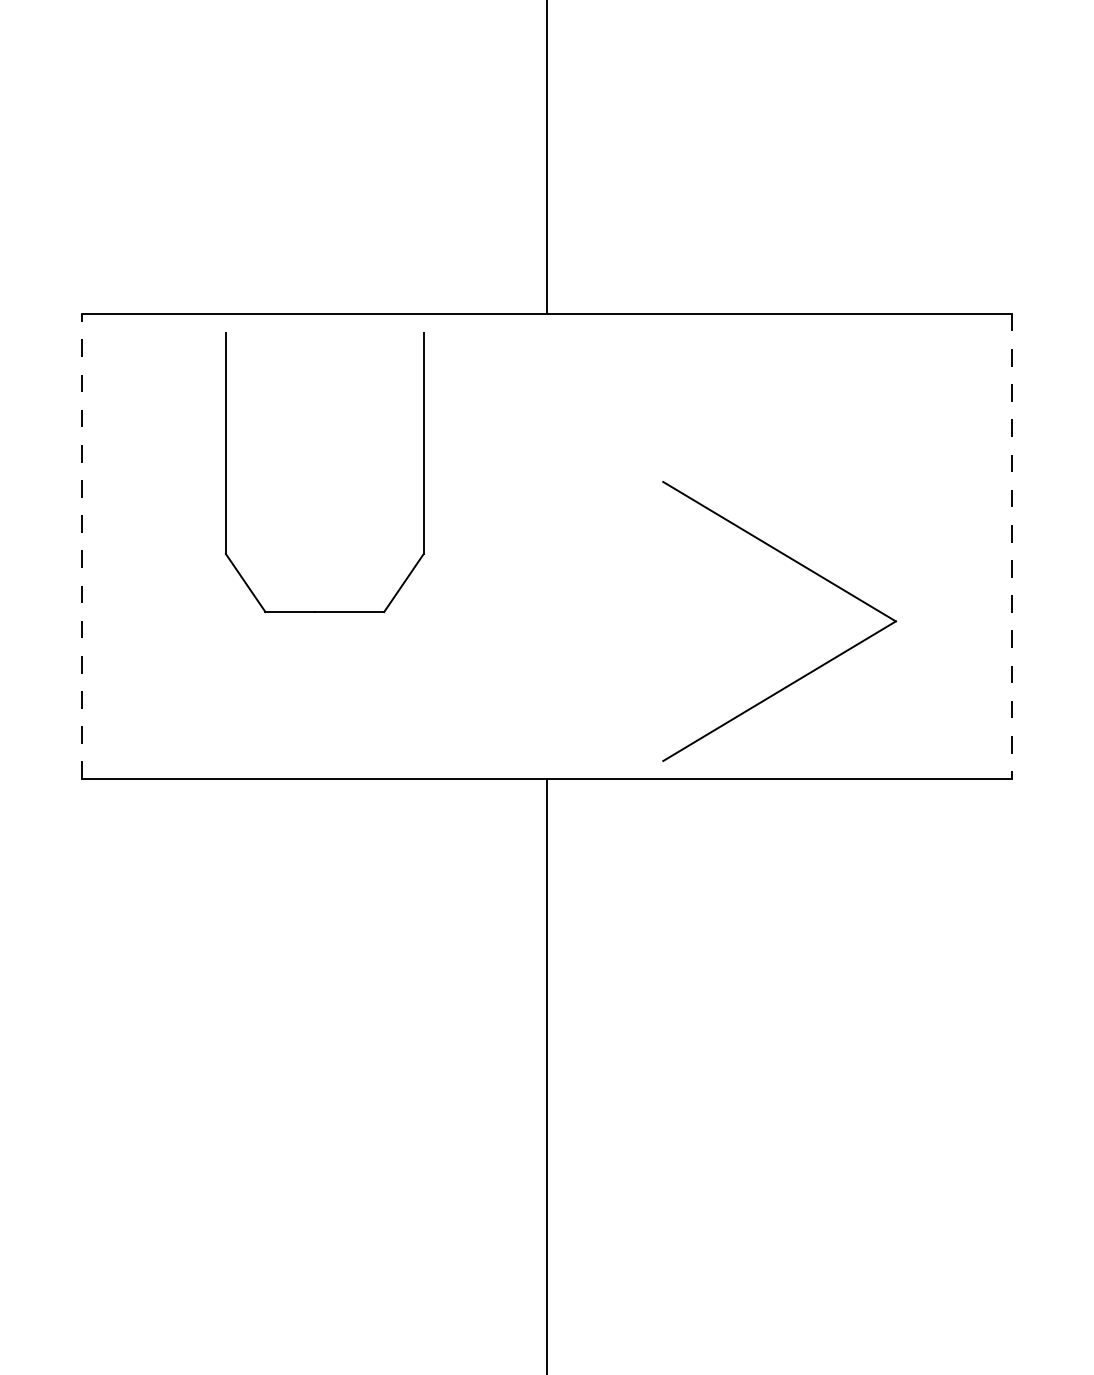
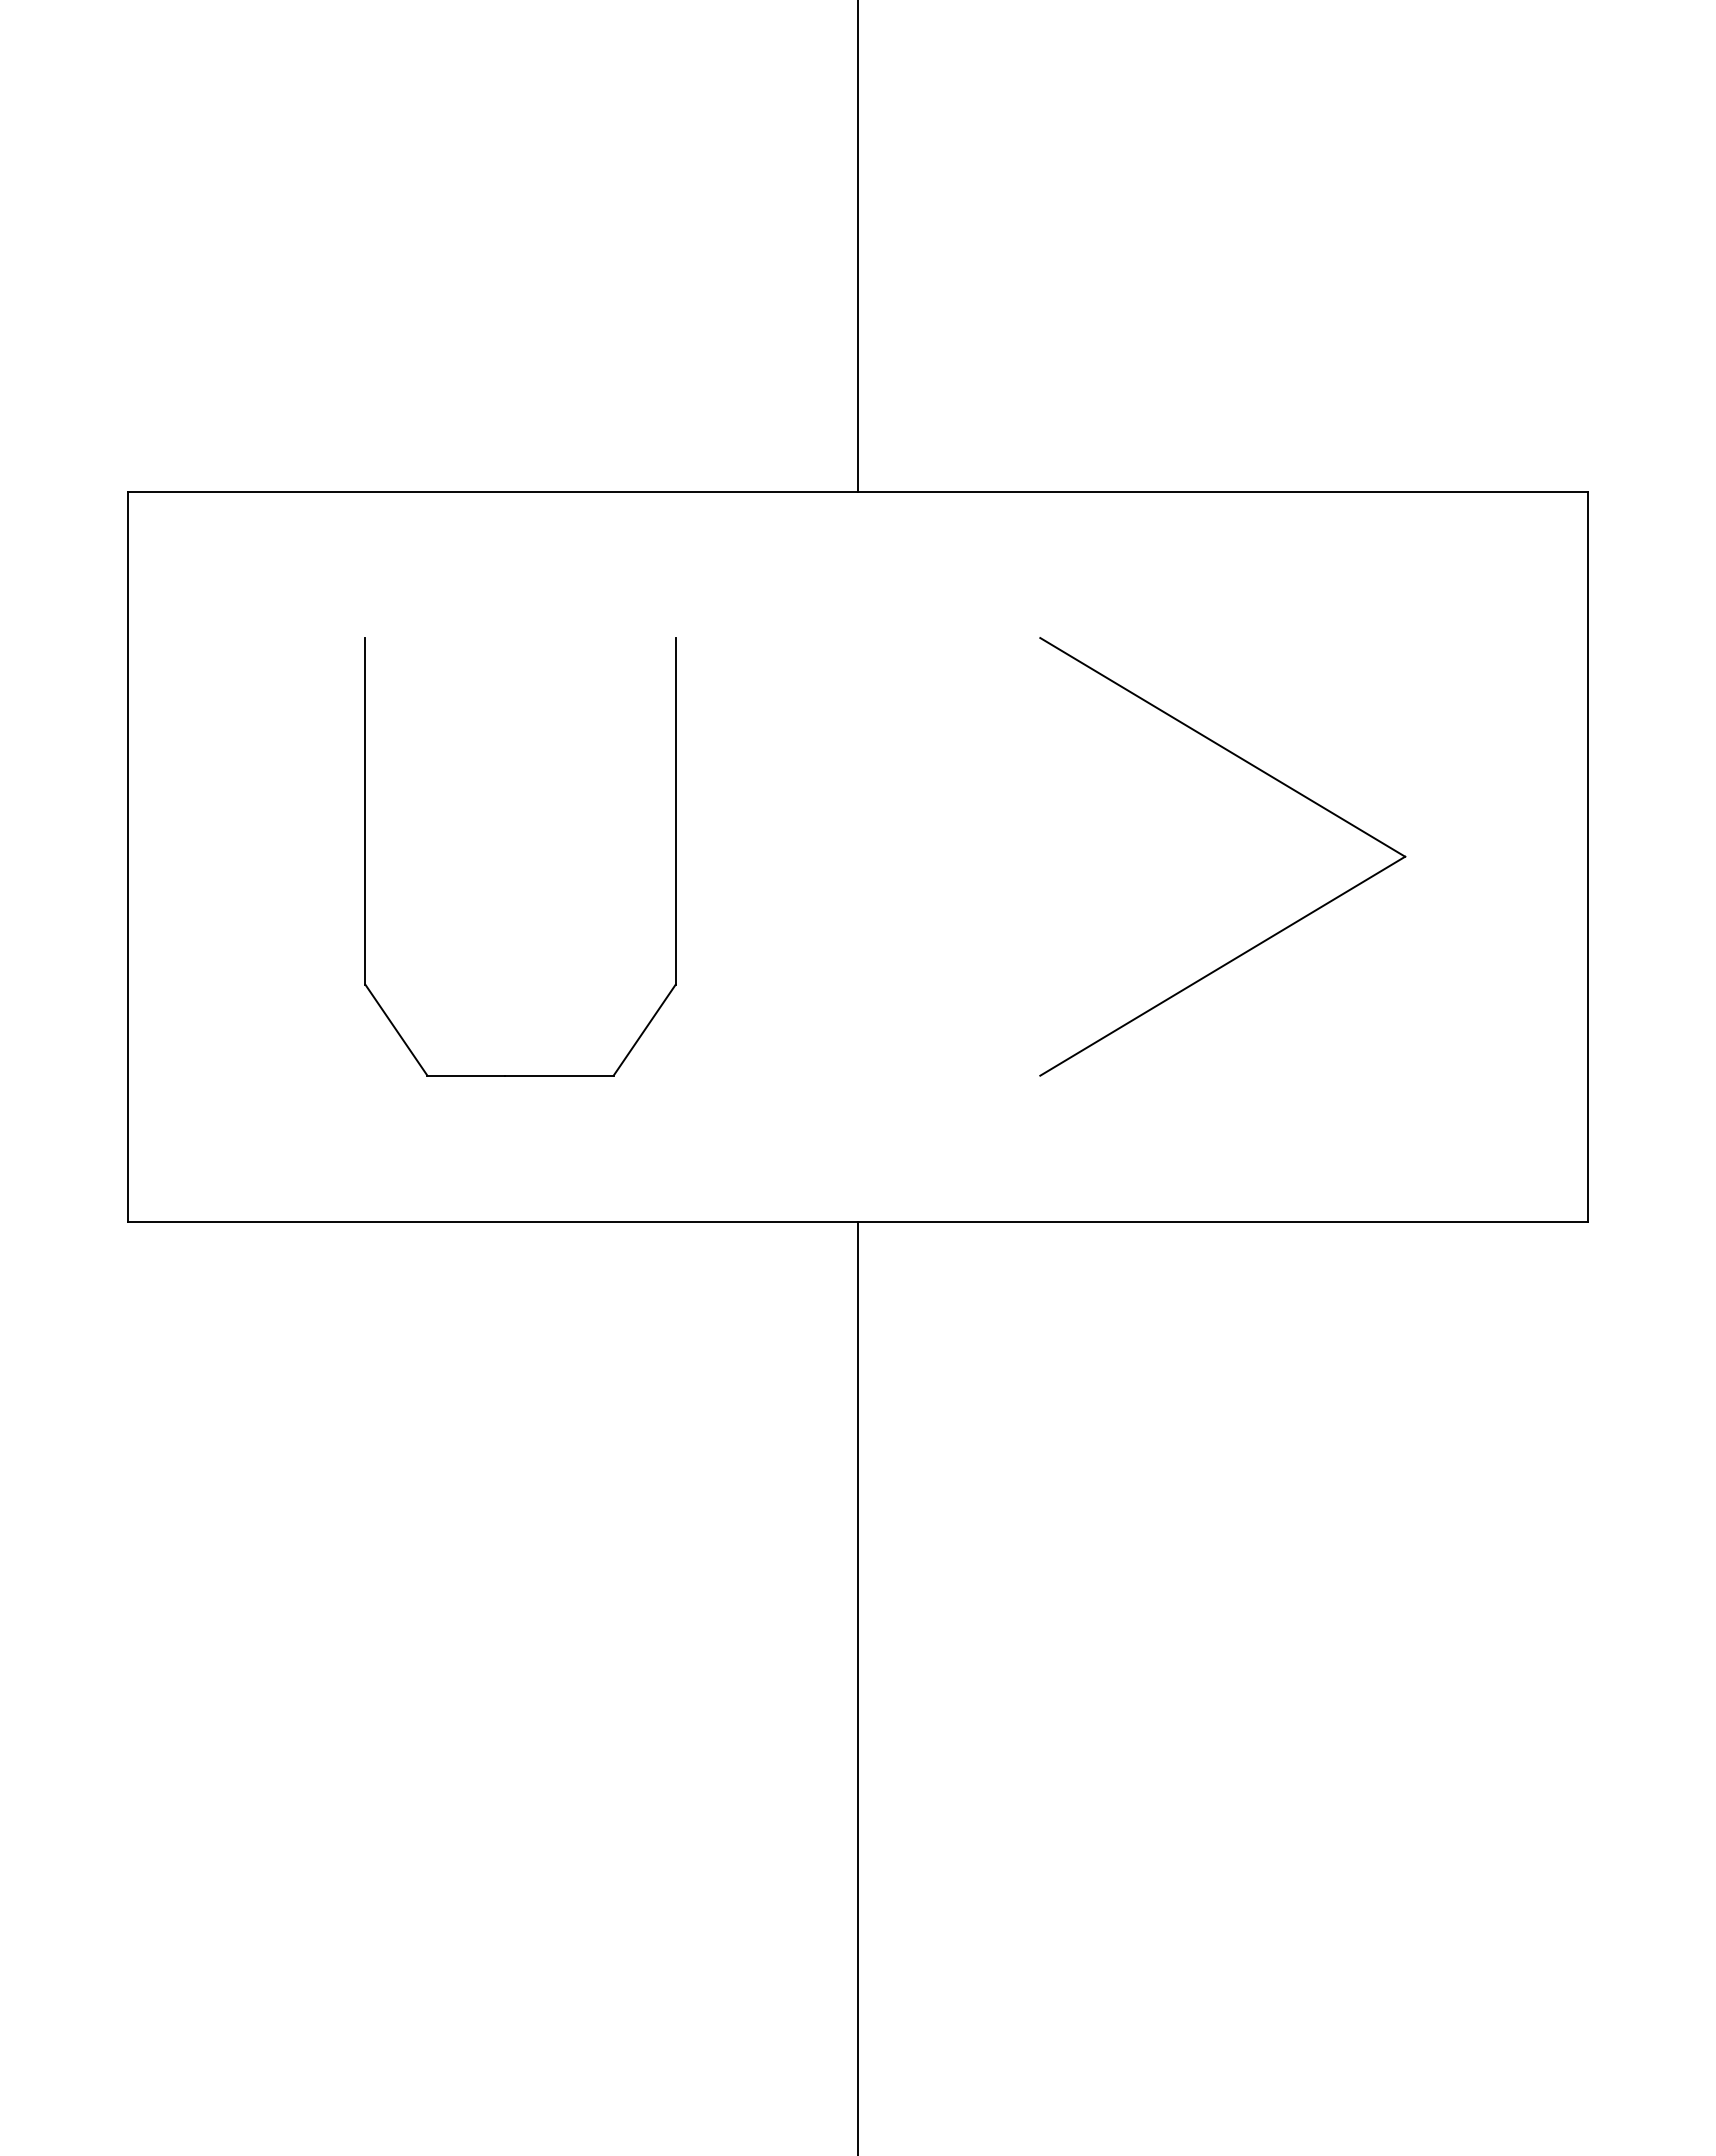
part: (226, 472) -> (366, 856), moved
line: (81, 546) -> (127, 856), dashed -> solid
line: (1012, 546) -> (1588, 856), dashed -> solid
part: (808, 570) -> (1268, 776), moved

